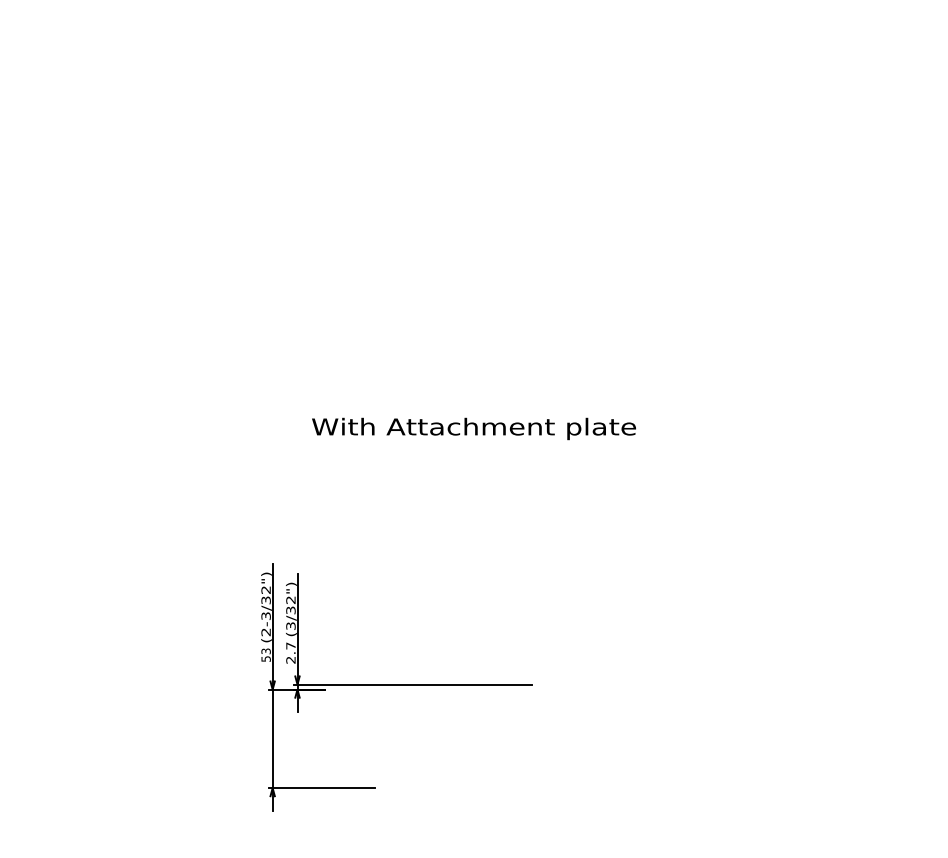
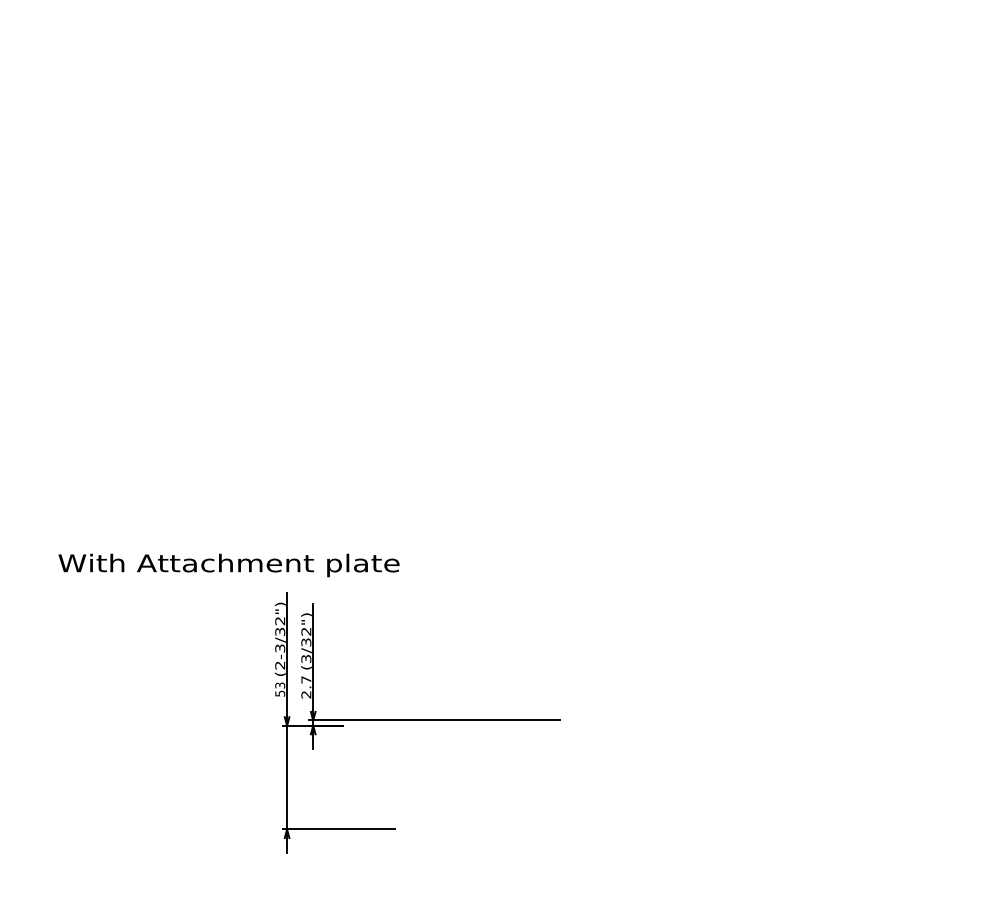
text: (473, 429) -> (228, 565), moved

